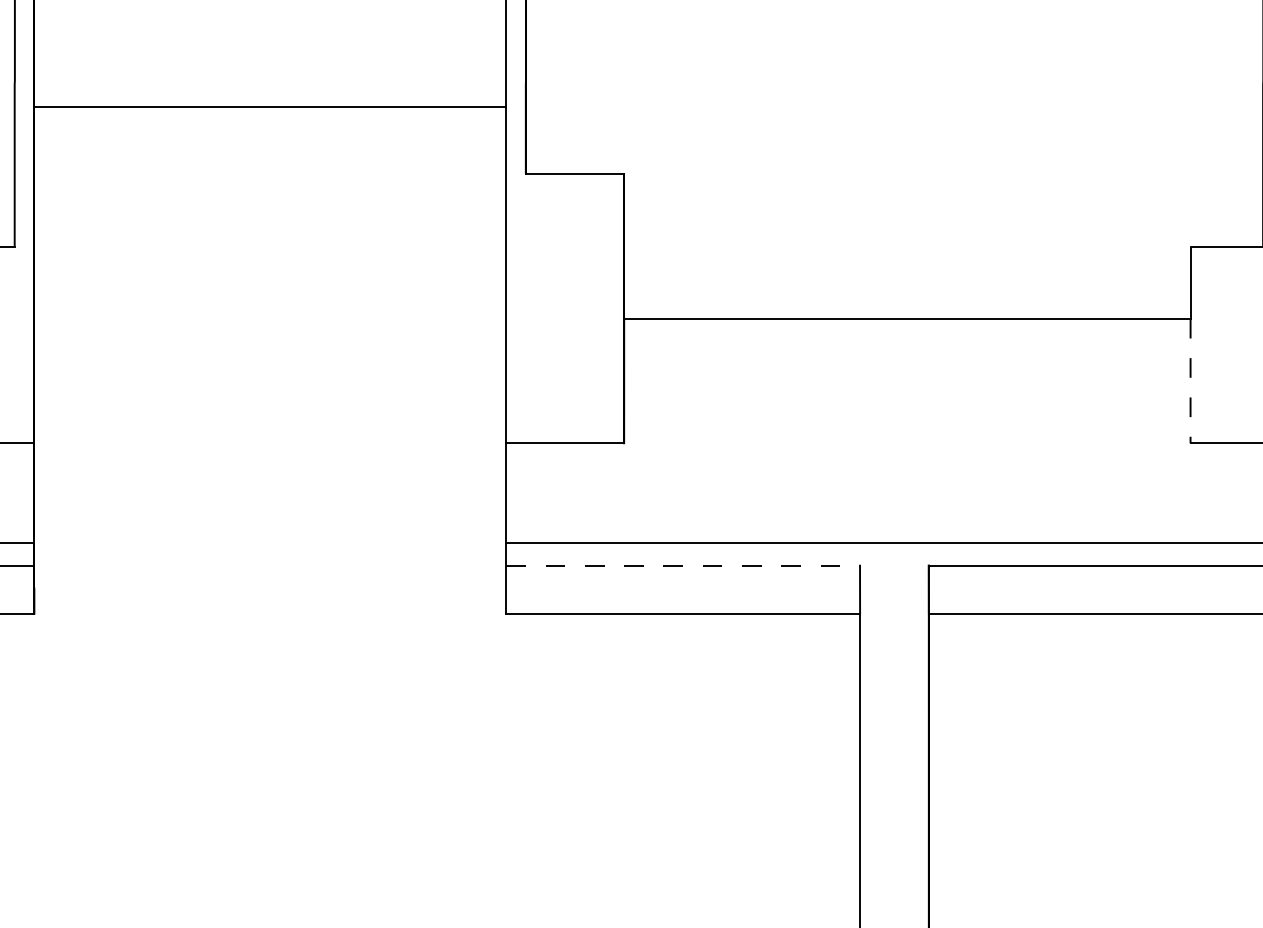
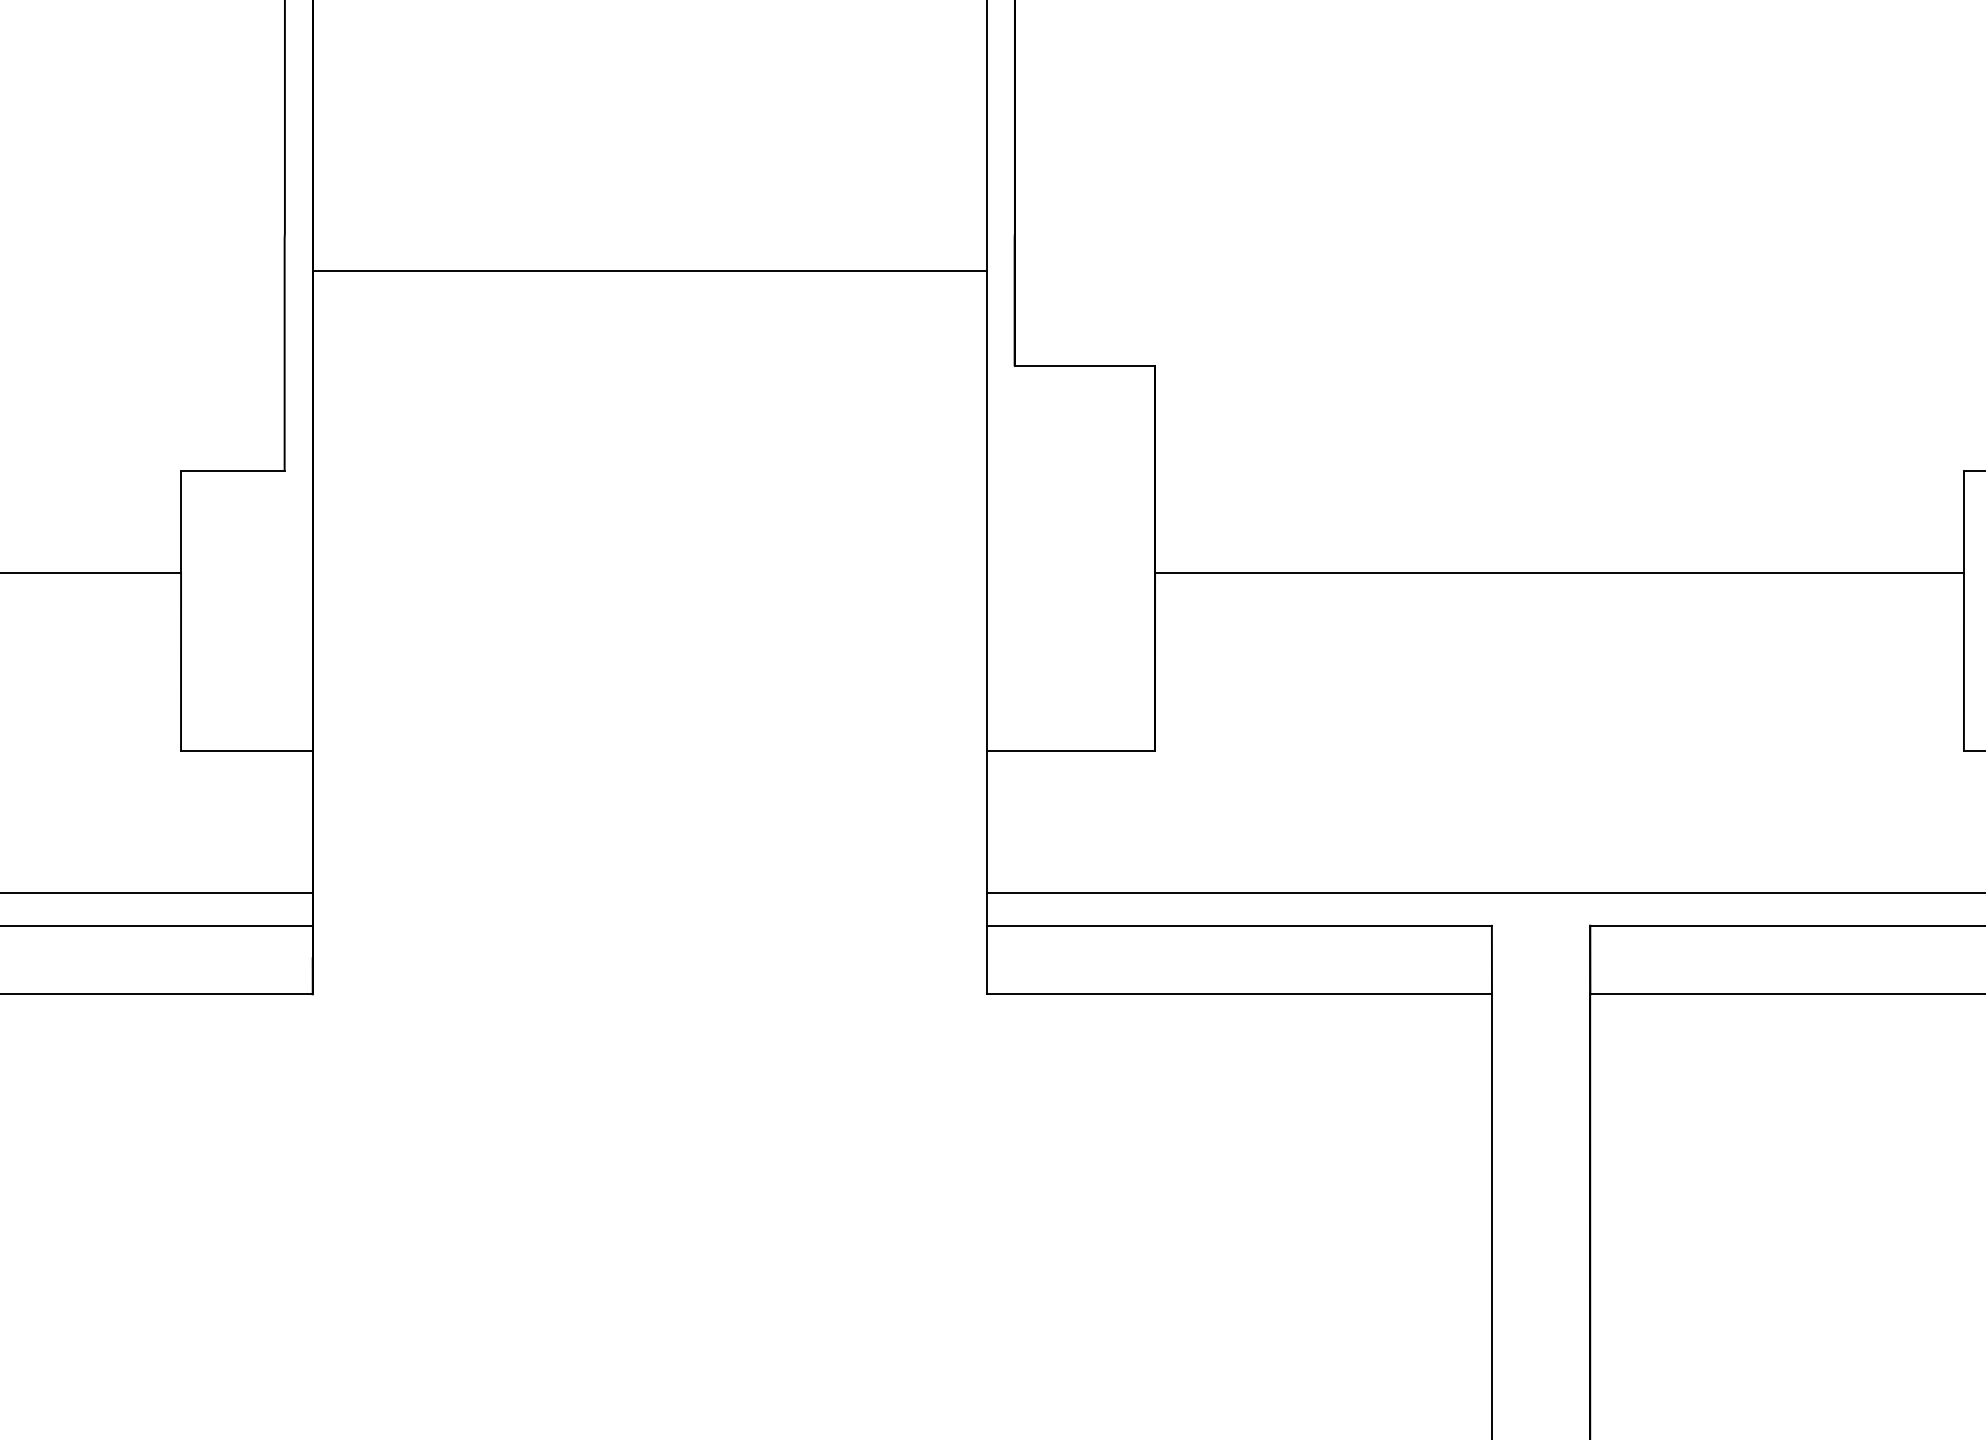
line: (1190, 381) -> (1963, 662), dashed -> solid
line: (683, 565) -> (1239, 925), dashed -> solid

